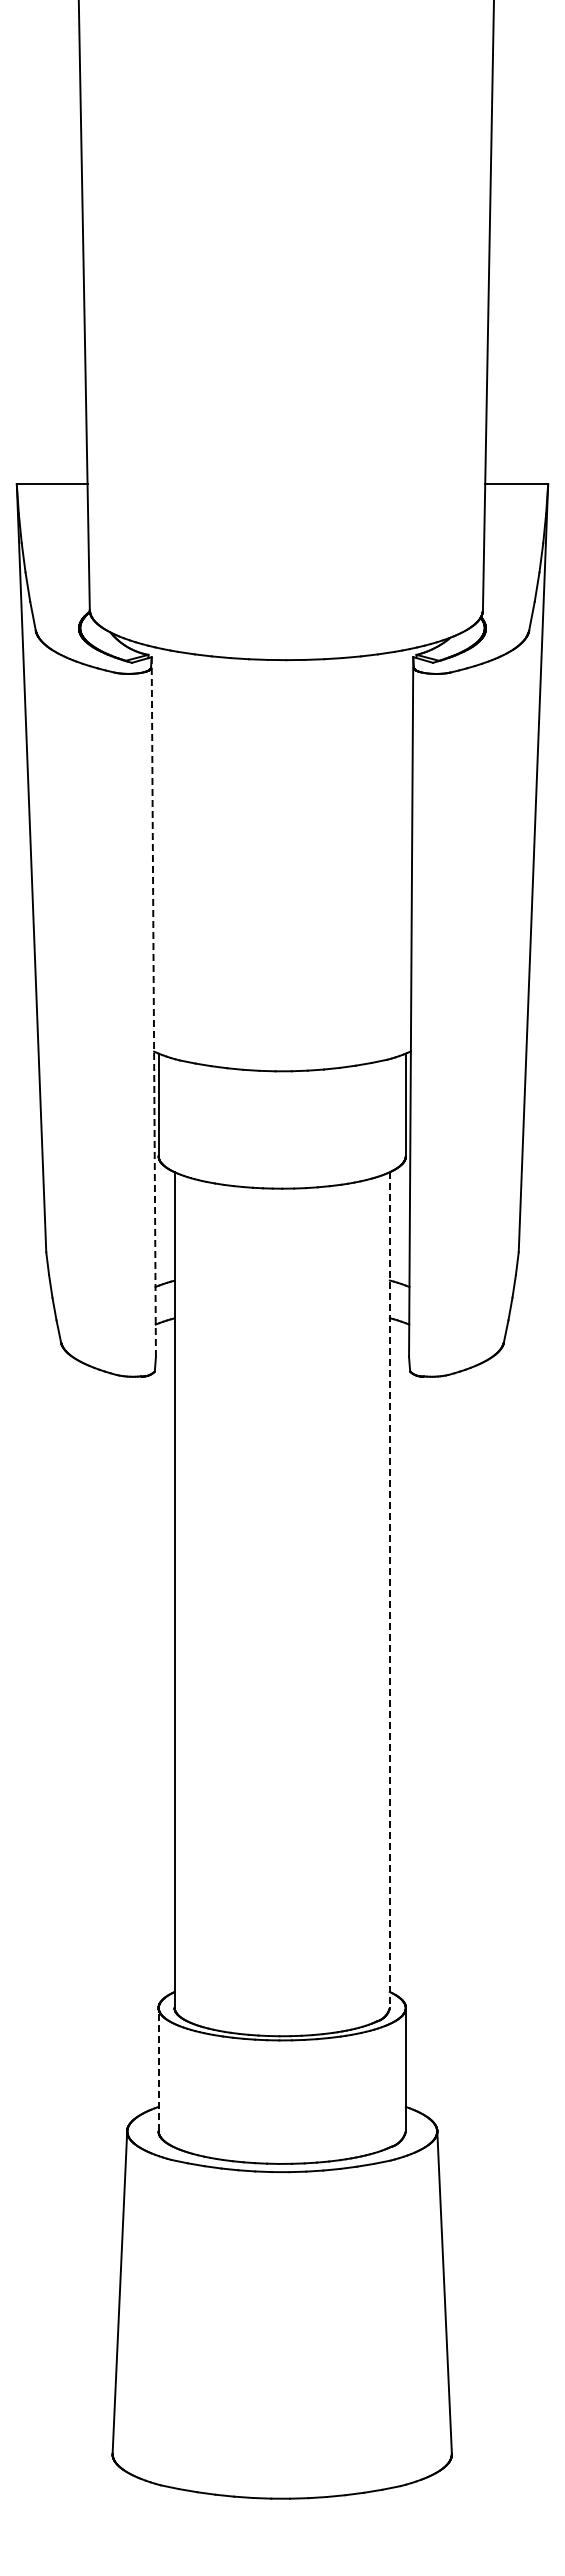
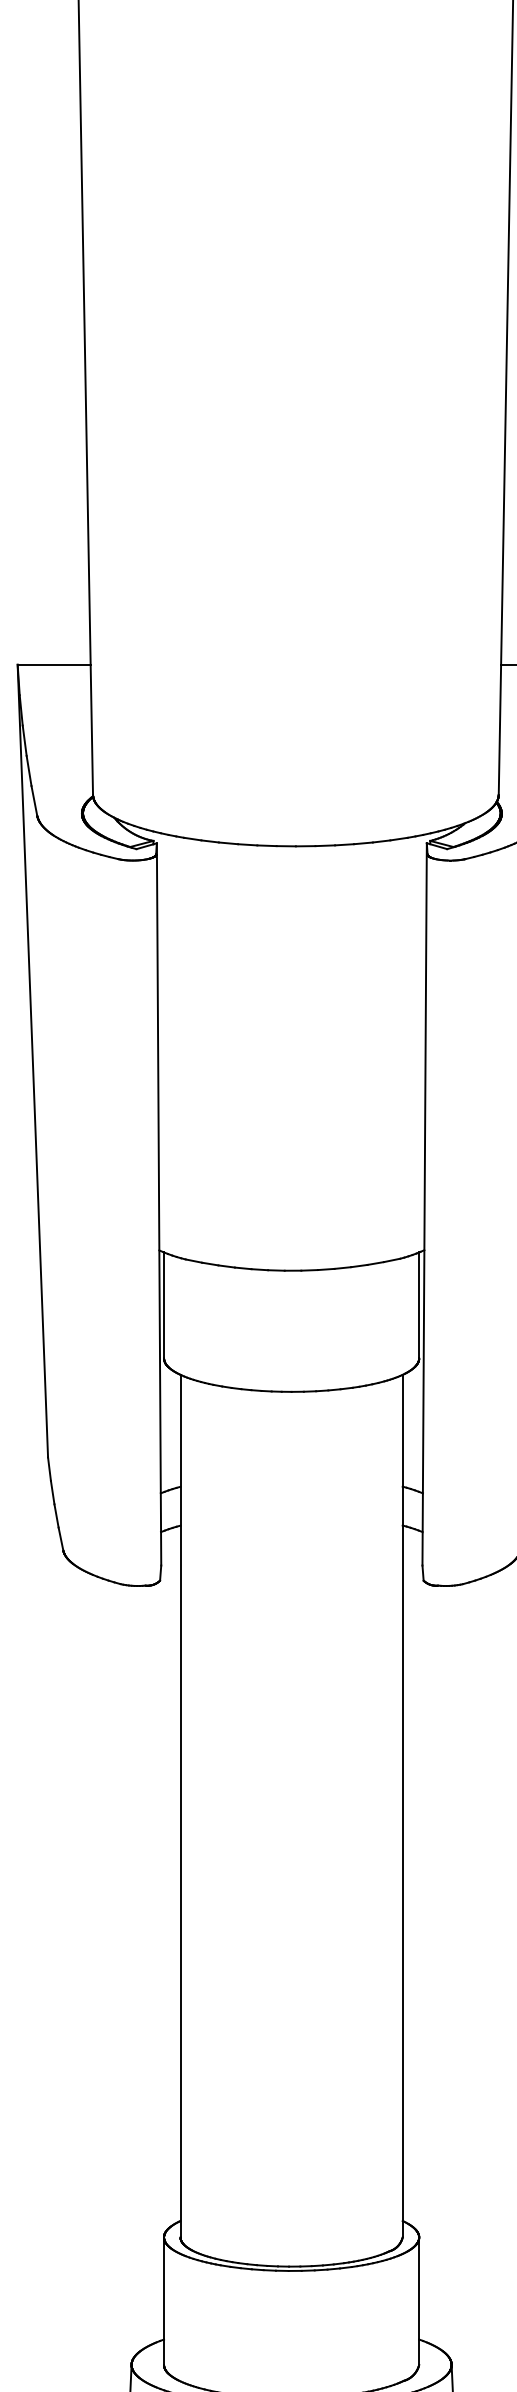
line: (153, 1007) -> (158, 1204), dashed -> solid
line: (389, 1590) -> (402, 1806), dashed -> solid
line: (158, 2069) -> (163, 2300), dashed -> solid

